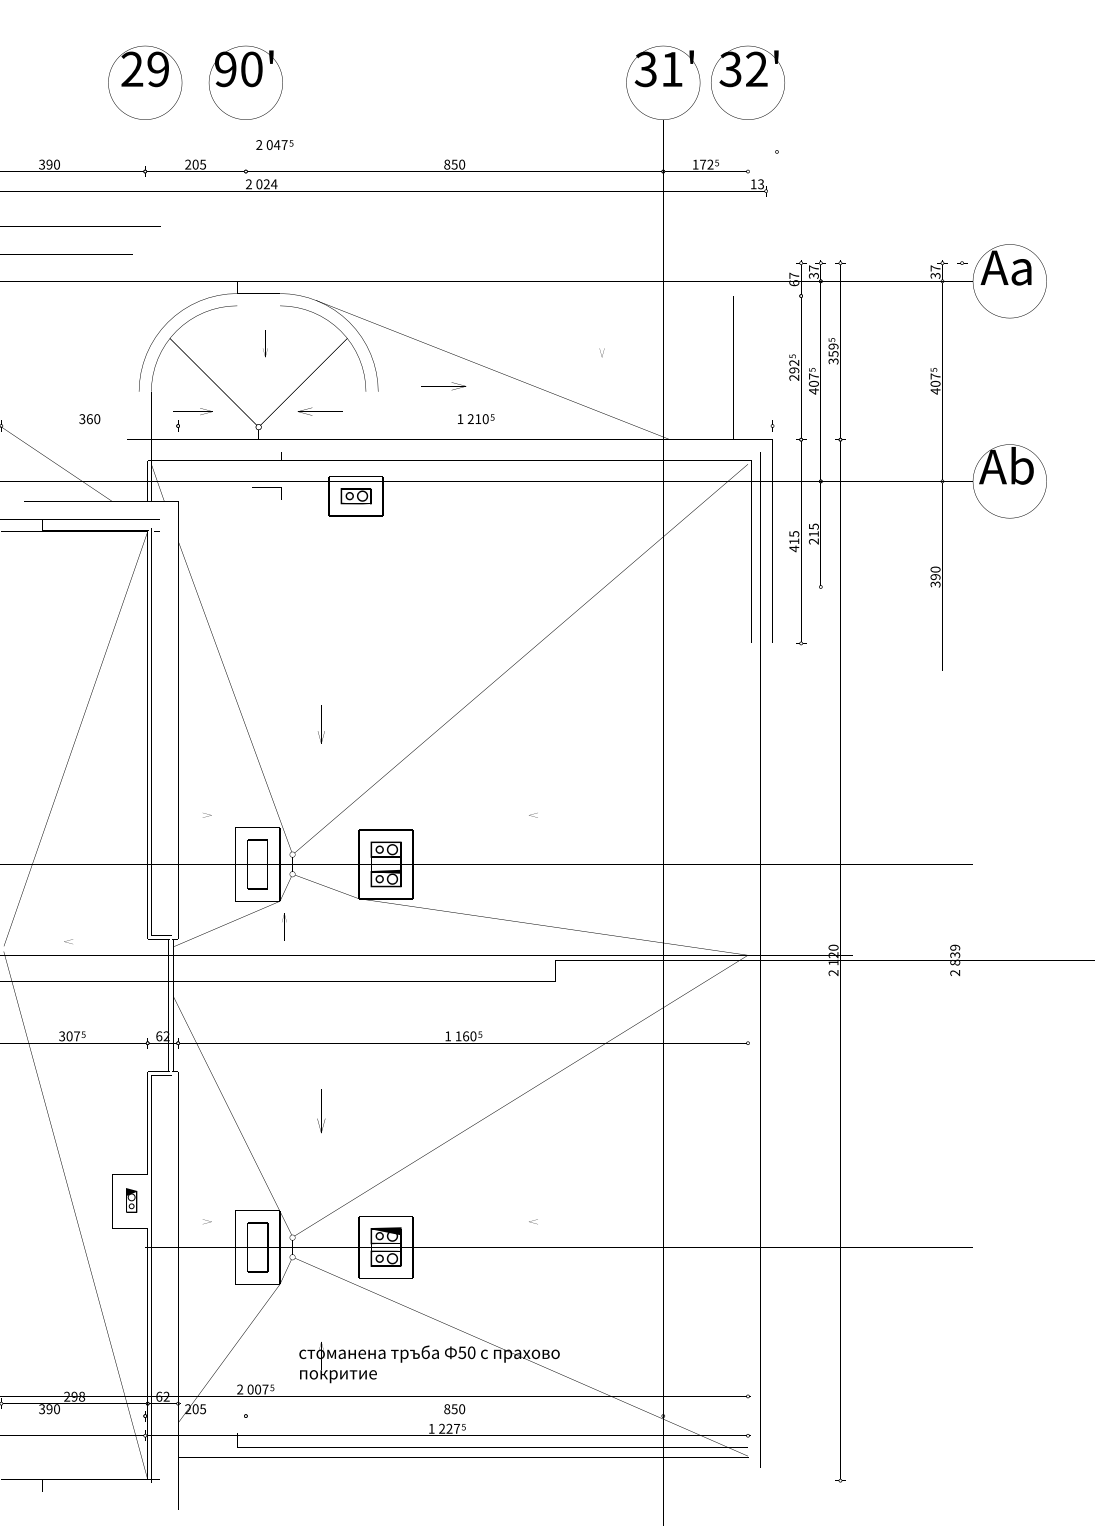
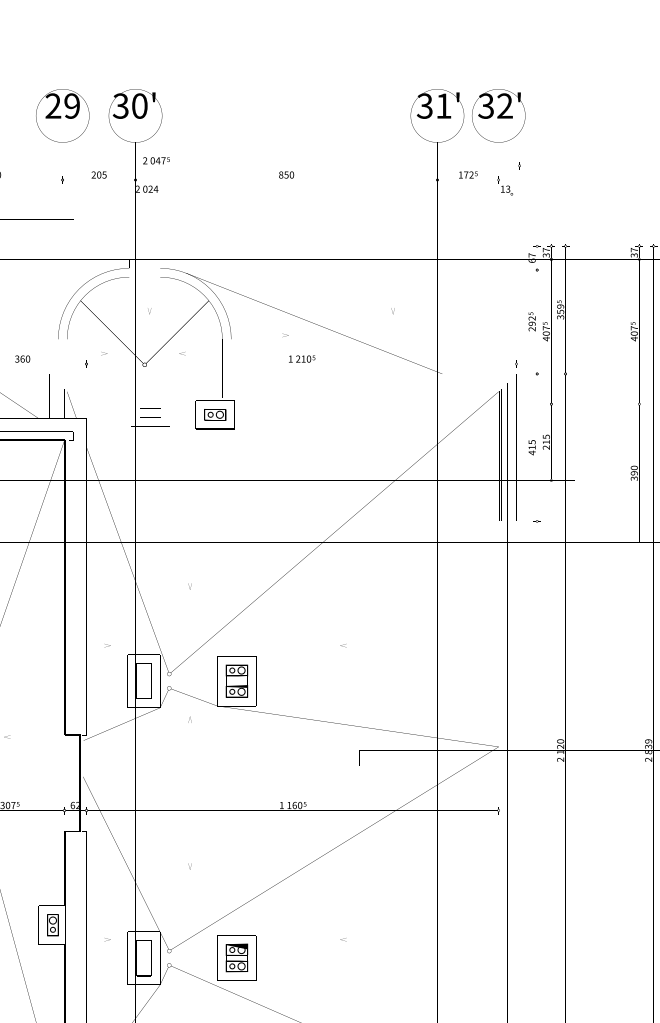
text: (225, 69) -> (120, 106), 90' -> 30'
part: (443, 386) -> (278, 335), size x0.62
part: (192, 411) -> (96, 353), size x0.71
part: (320, 411) -> (189, 353), size x0.62
part: (321, 723) -> (190, 579), size x0.71
part: (284, 926) -> (190, 726), moved
part: (321, 1111) -> (190, 859), size x0.62
part: (131, 1201) -> (52, 924), size x1.43

